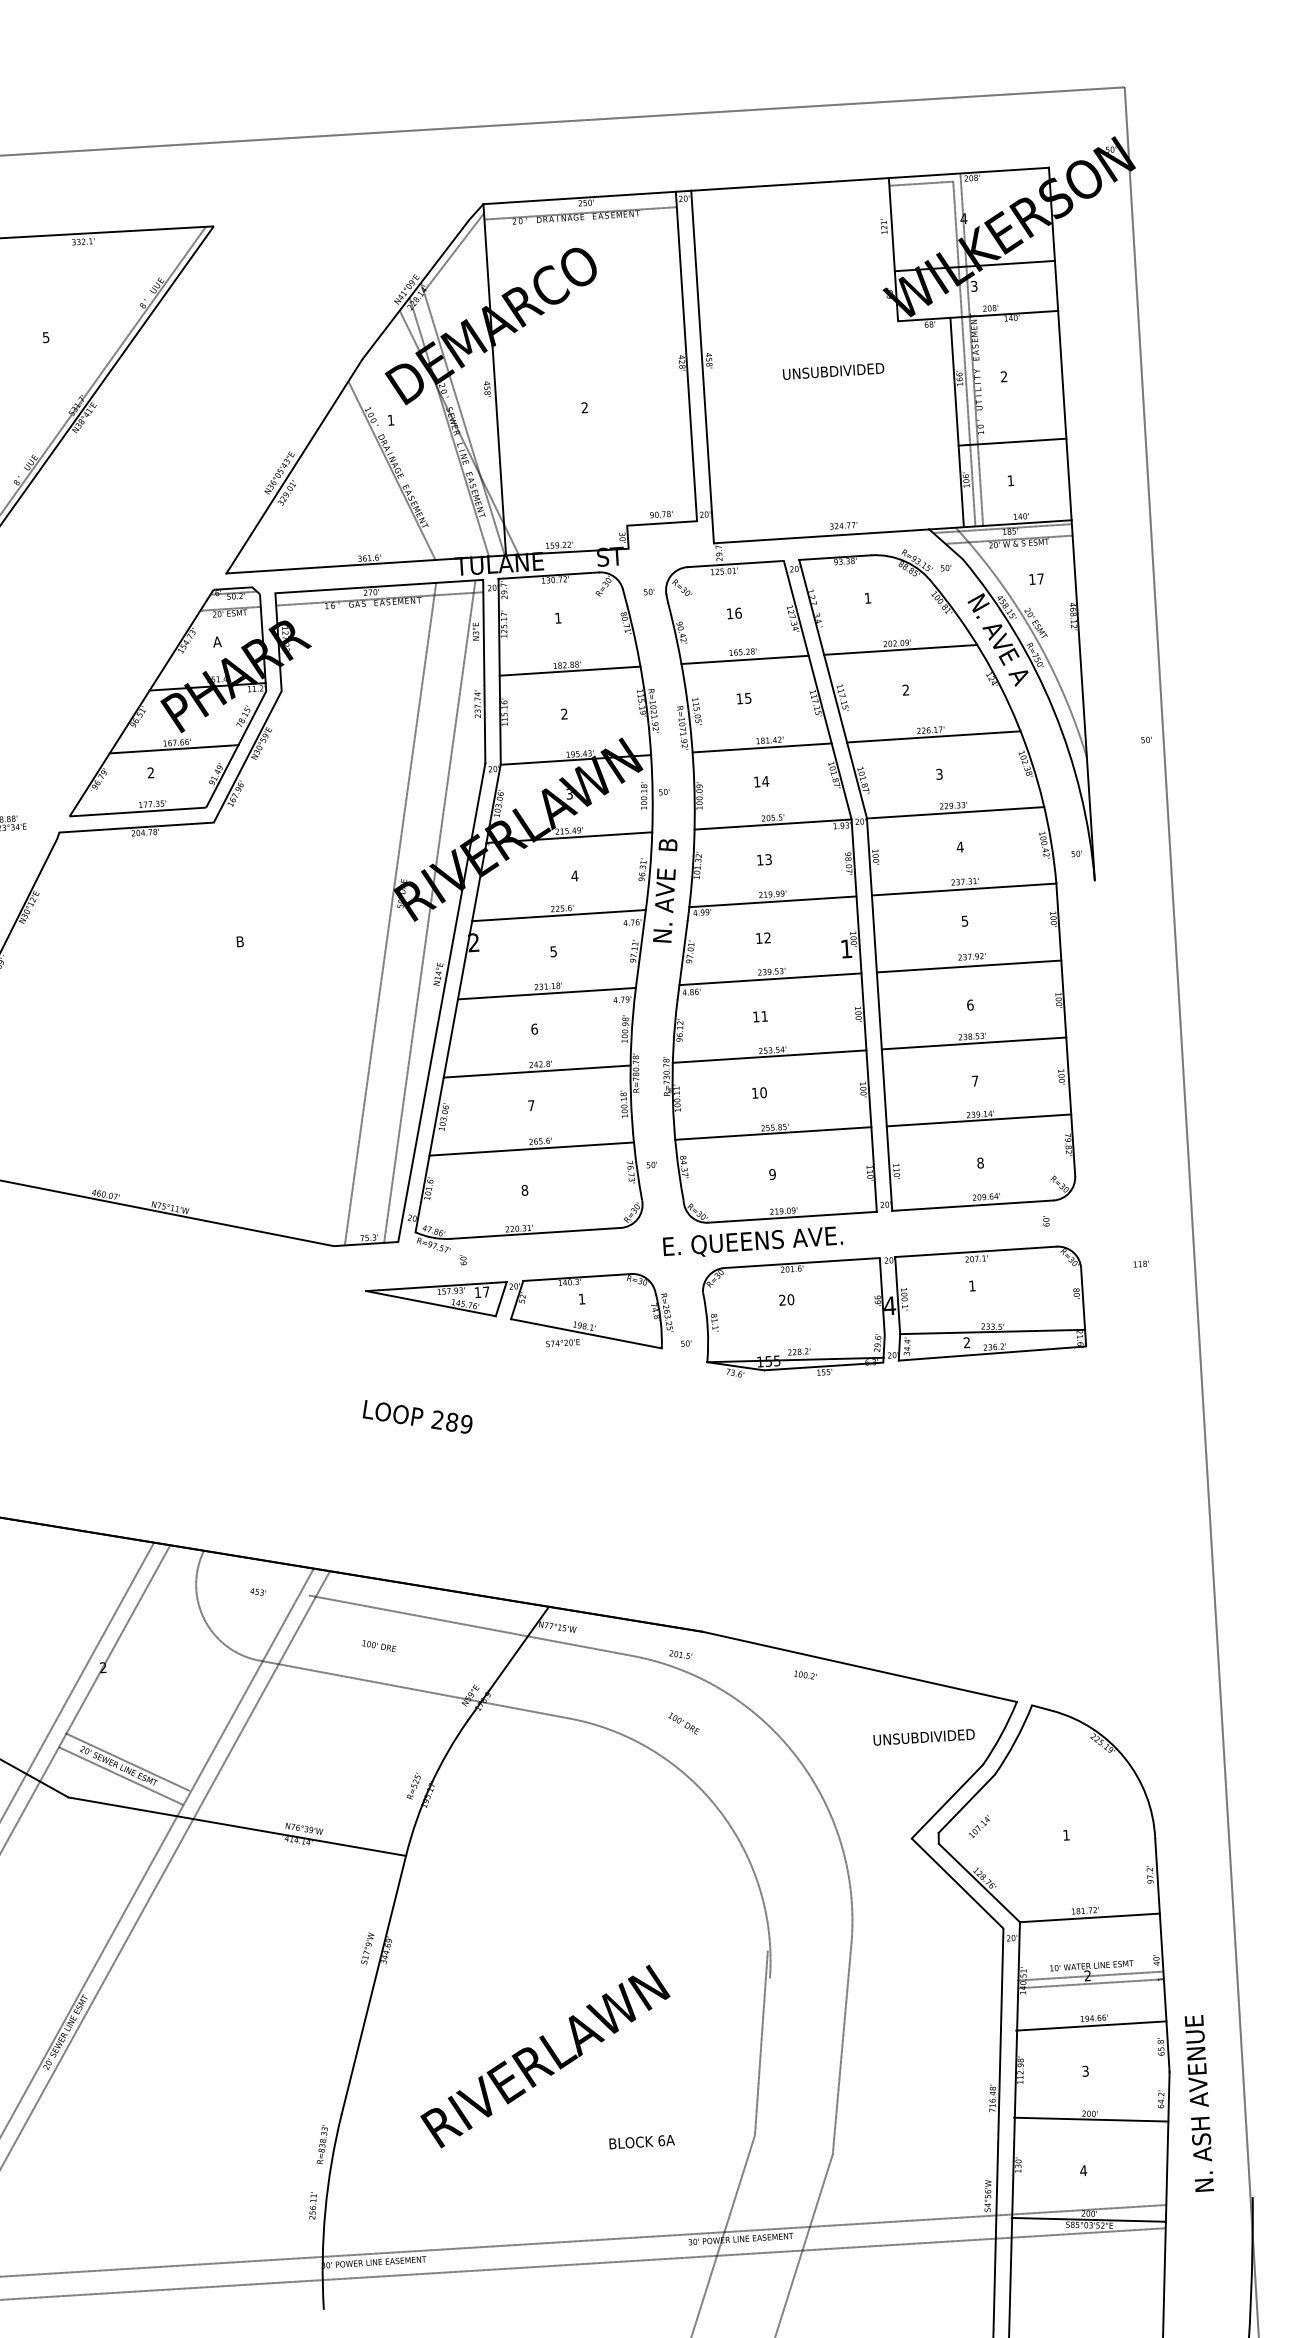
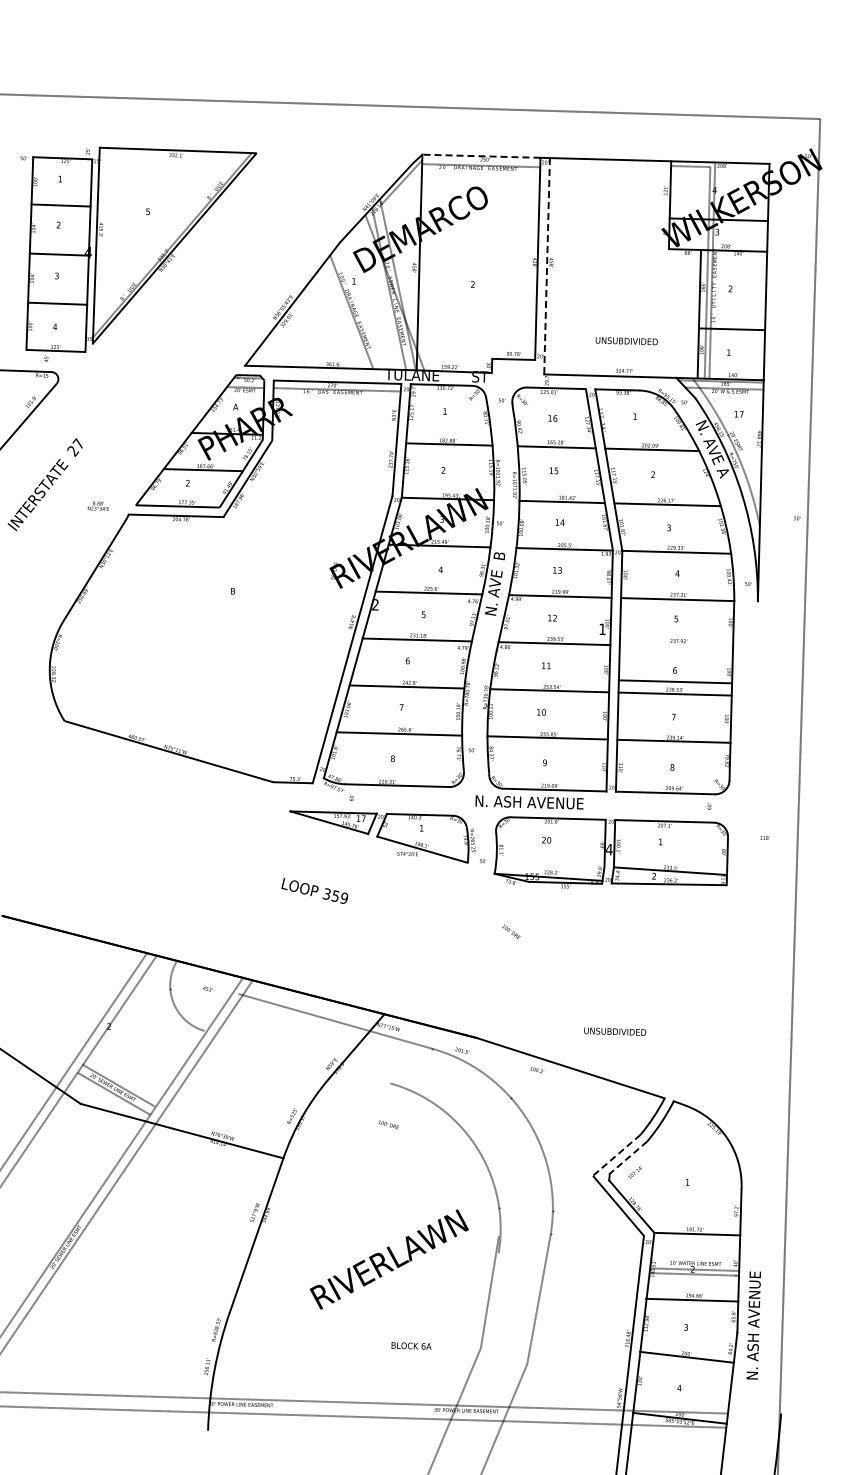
line: (578, 198) -> (480, 156), solid -> dashed
line: (703, 367) -> (547, 266), solid -> dashed
text: (833, 371) -> (626, 341), moved
line: (430, 911) -> (350, 583), removed
line: (389, 913) -> (325, 582), removed
line: (969, 965) -> (675, 681), moved
text: (753, 1241) -> (529, 802), E. QUEENS AVE. -> N. ASH AVENUE
text: (443, 1421) -> (330, 895), 289 -> 359
text: (378, 1645) -> (388, 1124), moved
line: (413, 1688) -> (297, 1056), removed
text: (684, 1722) -> (511, 931), moved
text: (924, 1736) -> (615, 1031), moved
line: (946, 1802) -> (616, 1155), solid -> dashed
line: (966, 1803) -> (628, 1157), solid -> dashed
text: (544, 2056) -> (388, 1259), moved
text: (1198, 2103) -> (753, 1325), moved

